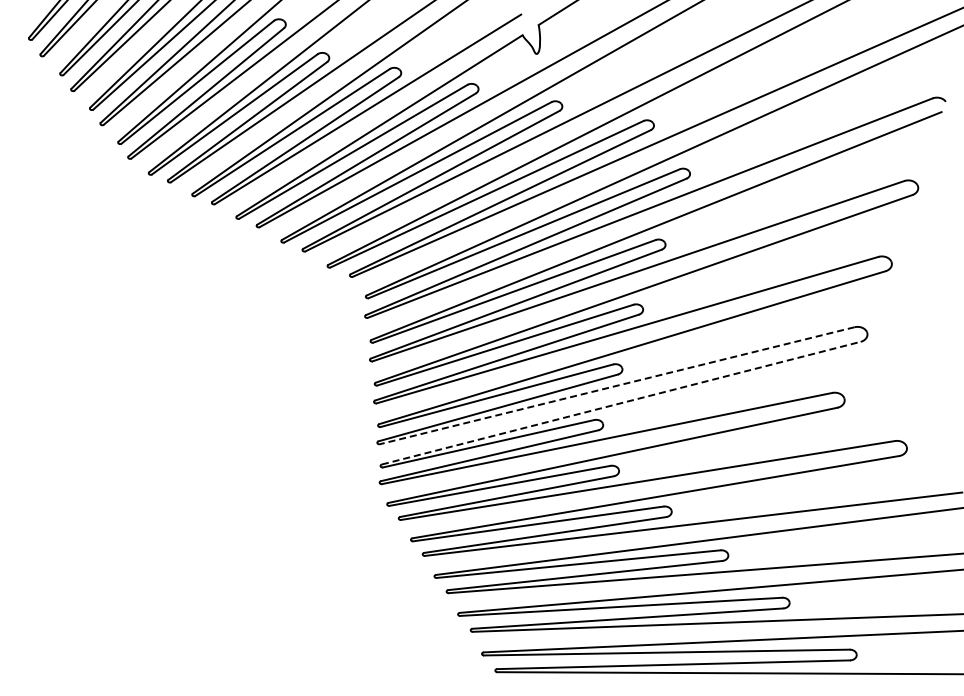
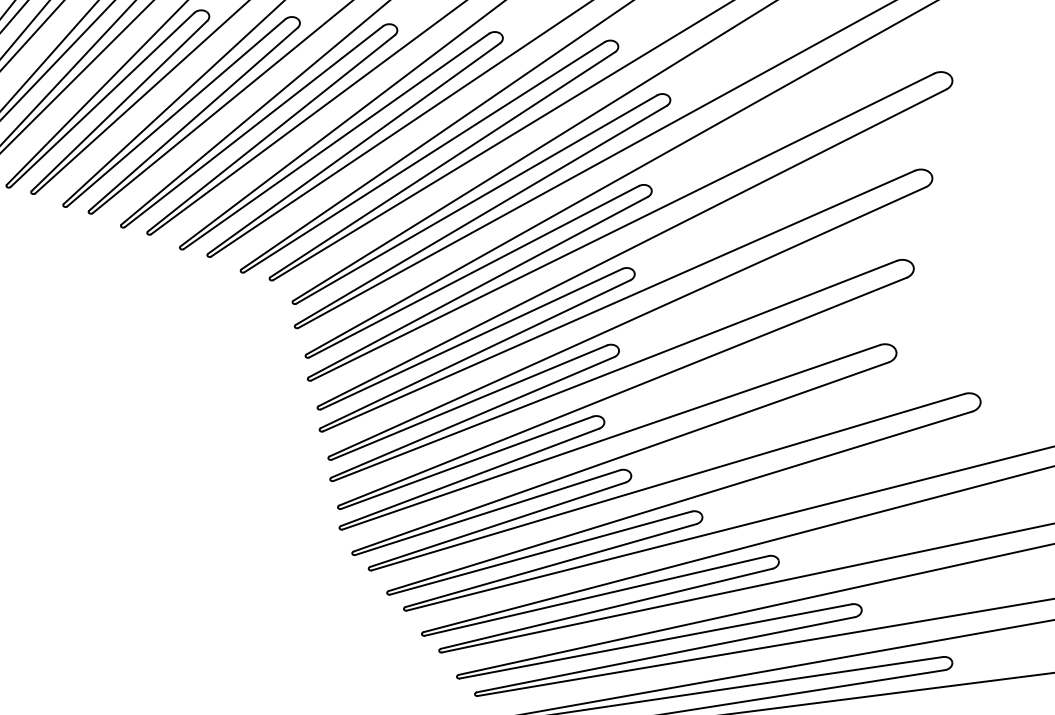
line: (616, 385) -> (614, 370), dashed -> solid
line: (621, 403) -> (623, 392), dashed -> solid

